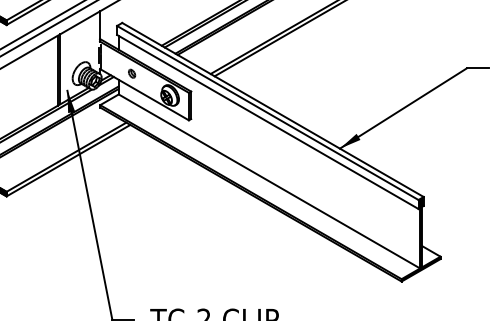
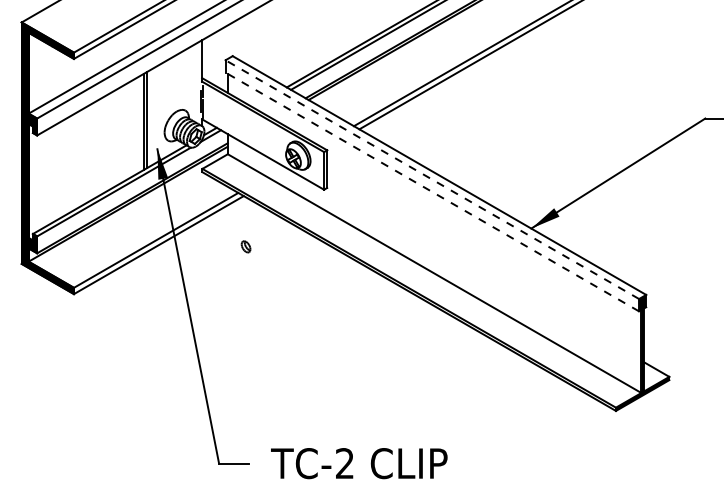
part: (131, 73) -> (245, 246), moved
line: (267, 112) -> (432, 179), solid -> dashed
line: (267, 122) -> (432, 192), solid -> dashed

